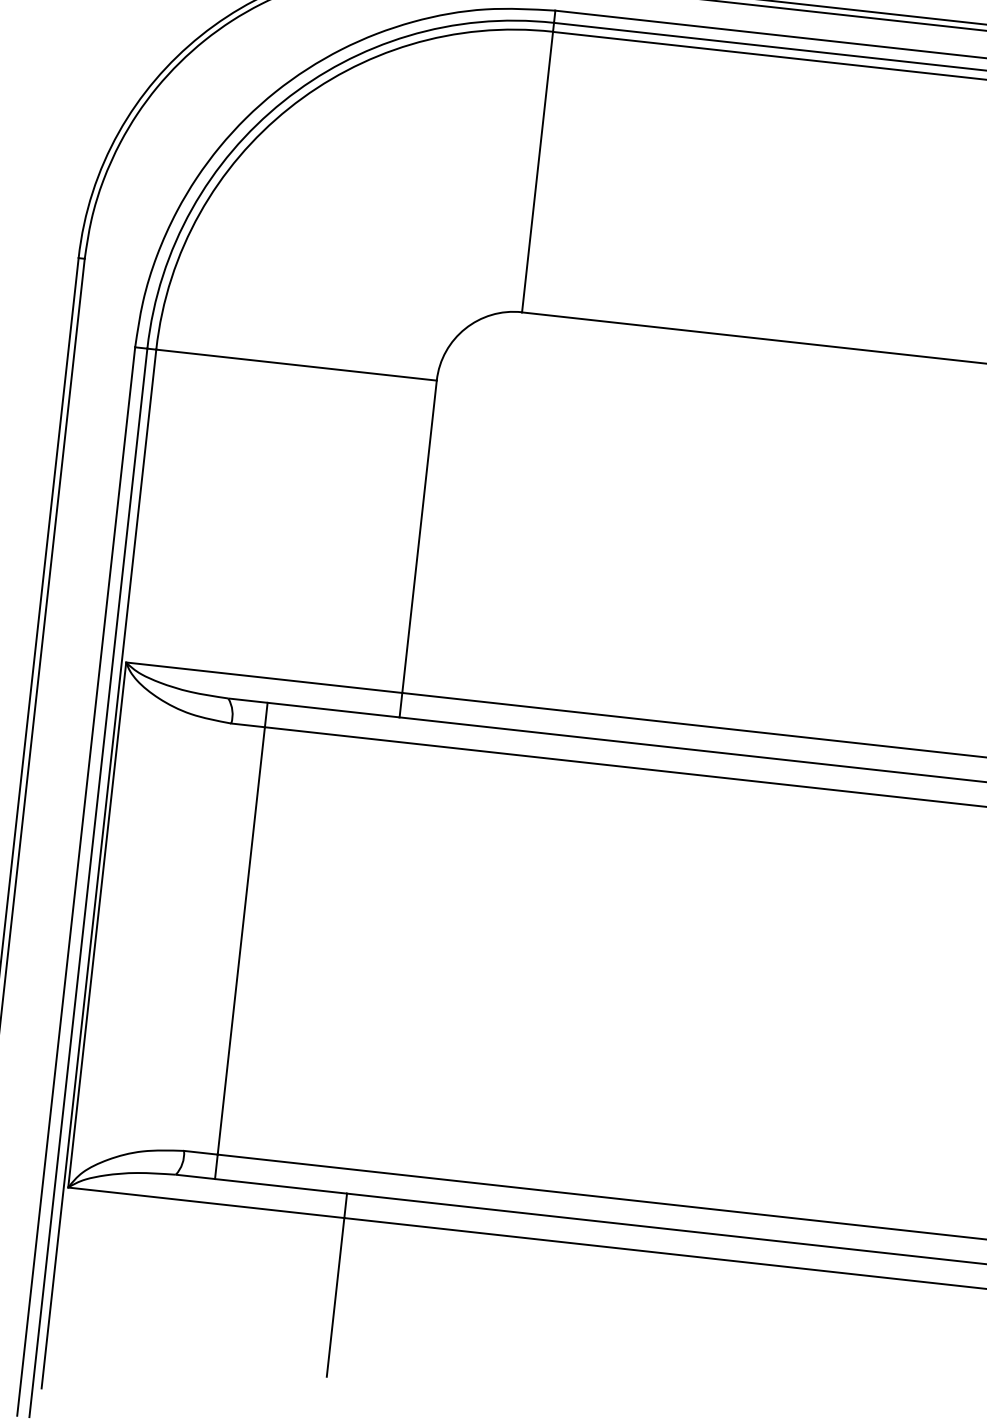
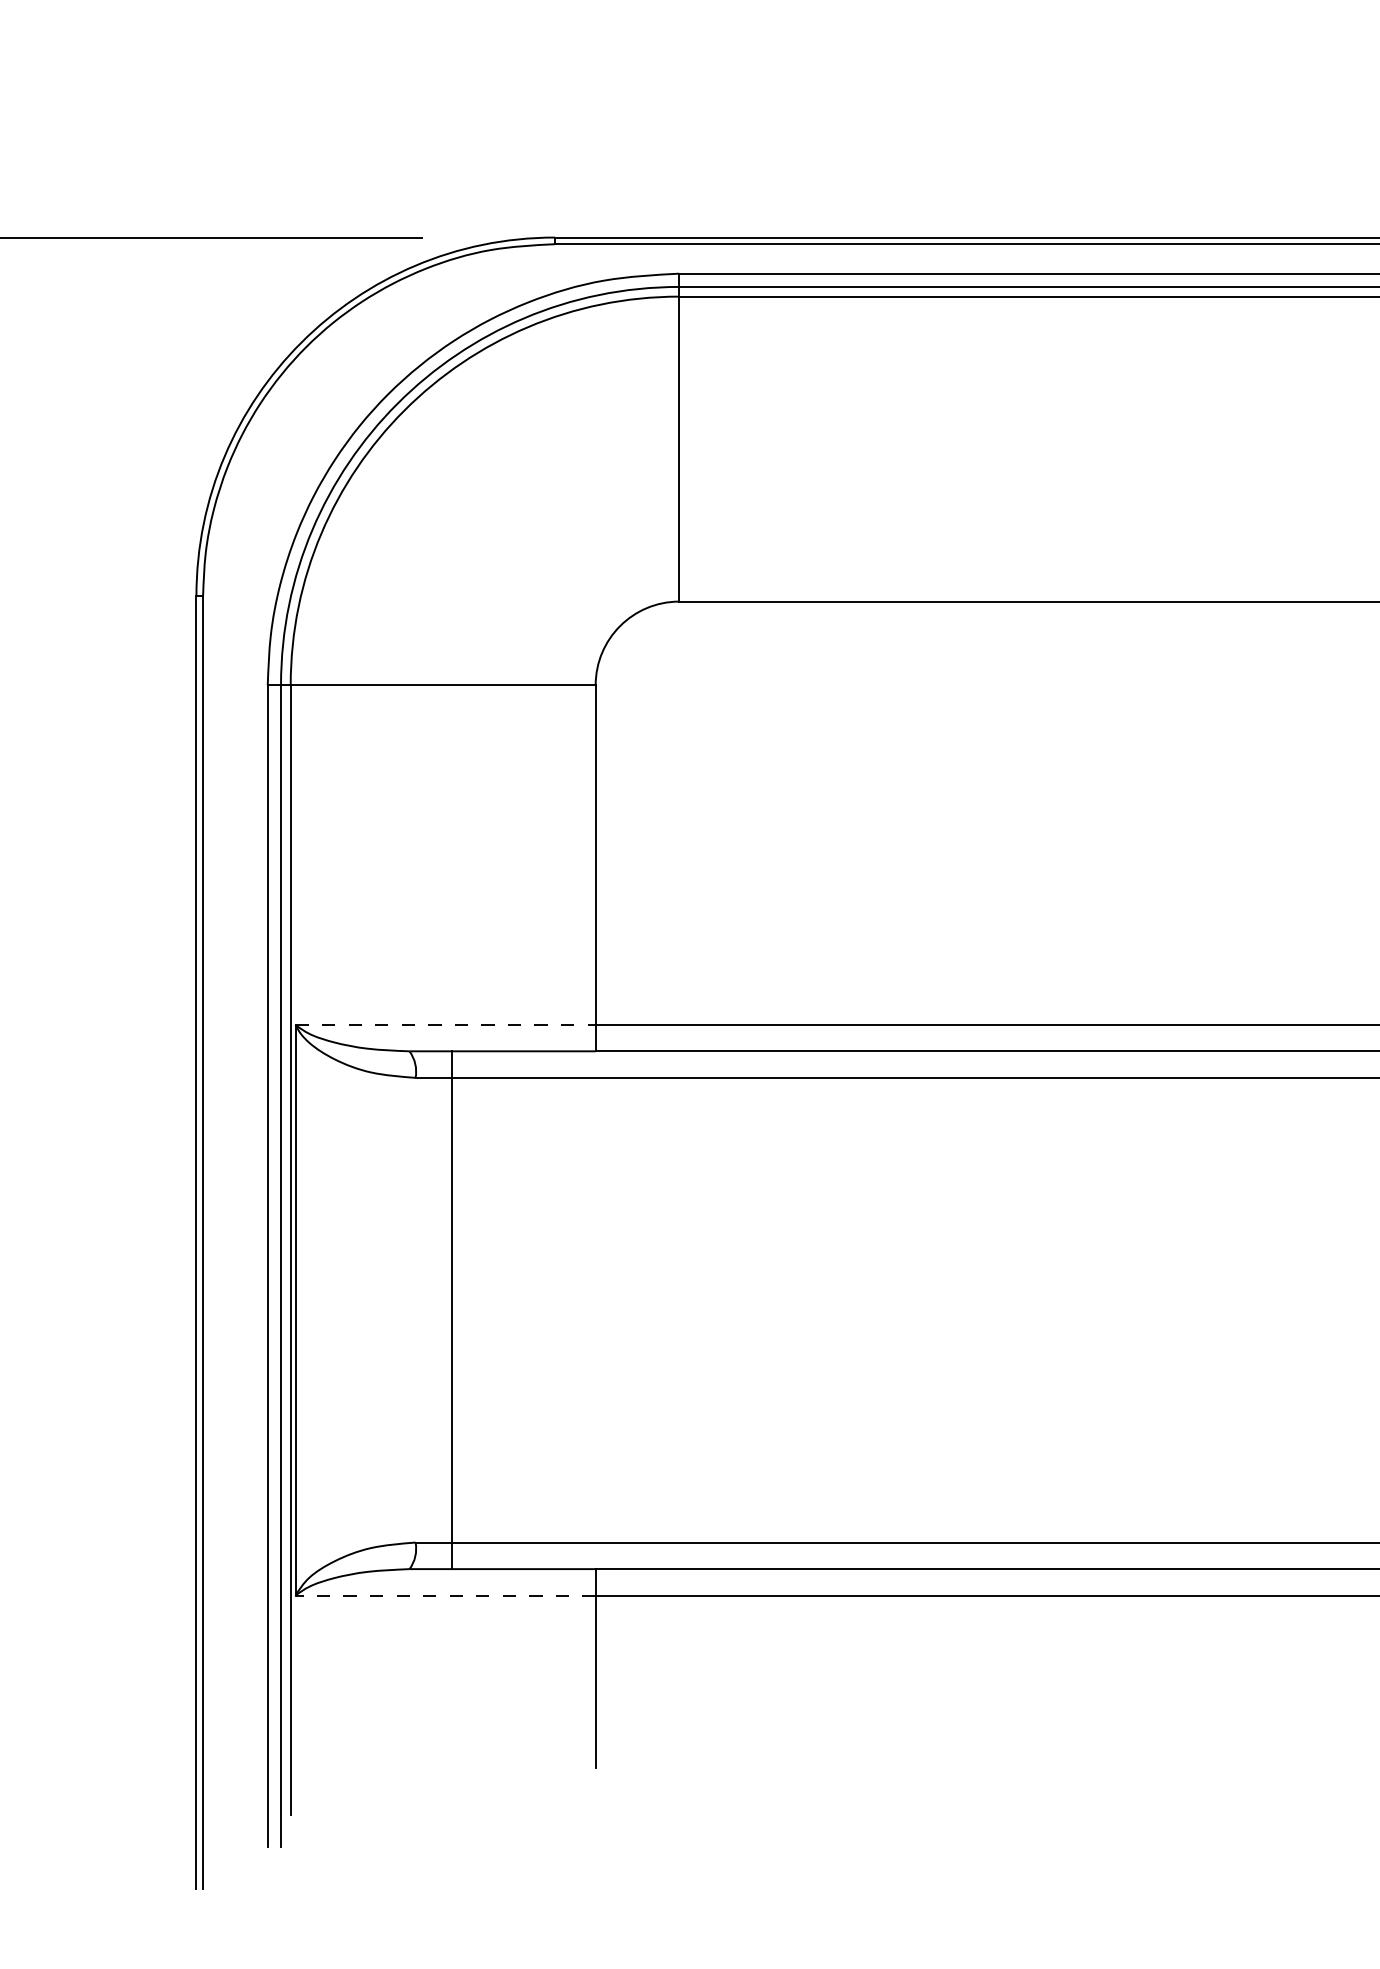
line: (265, 677) -> (446, 1024), solid -> dashed
line: (206, 1202) -> (445, 1595), solid -> dashed

